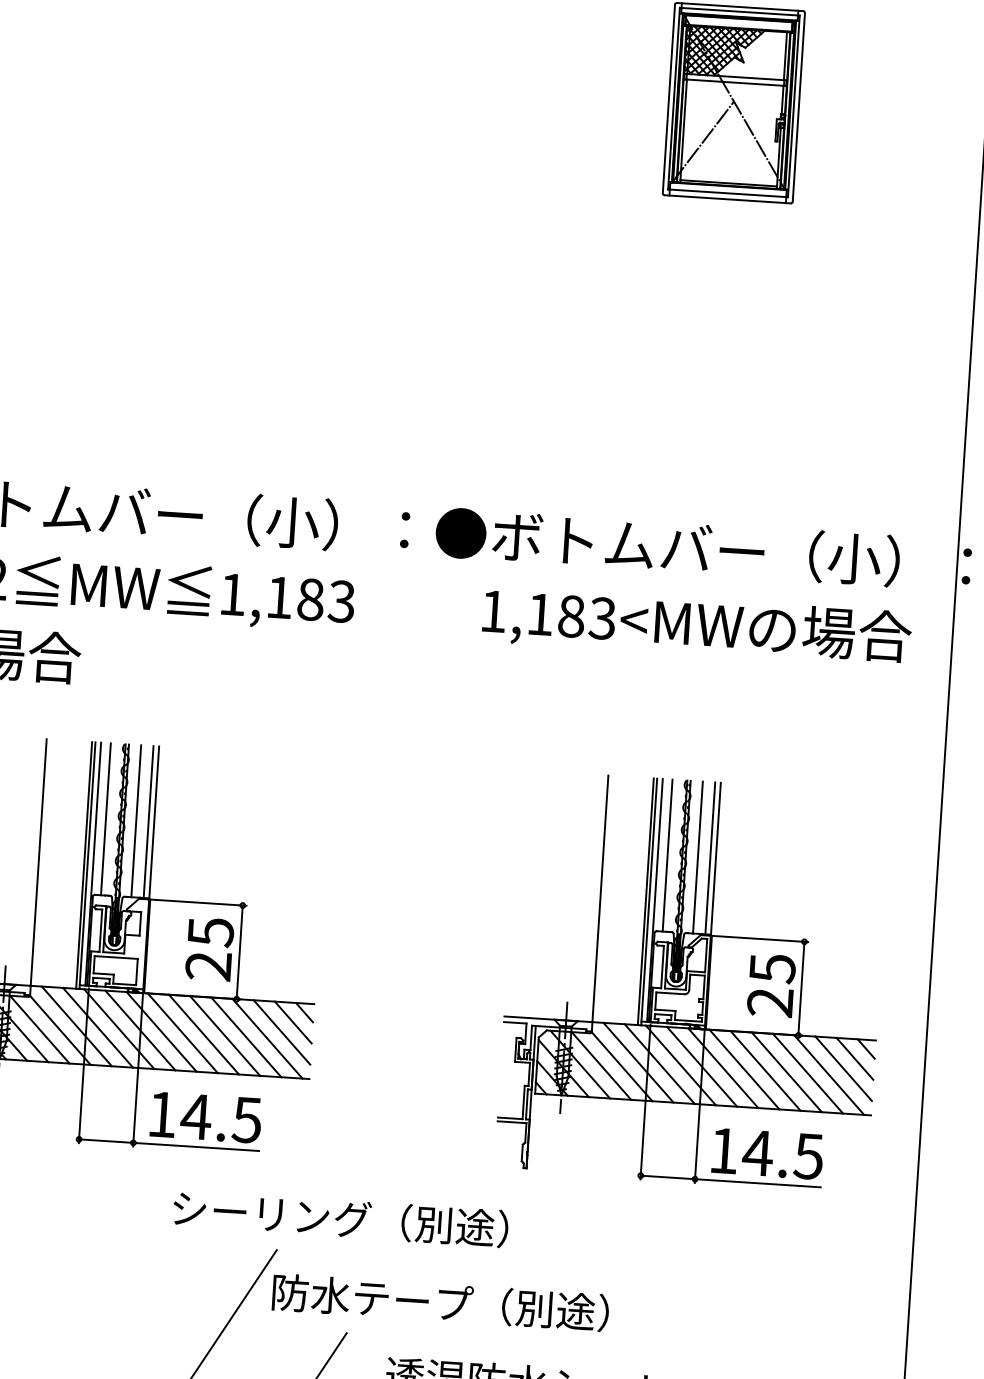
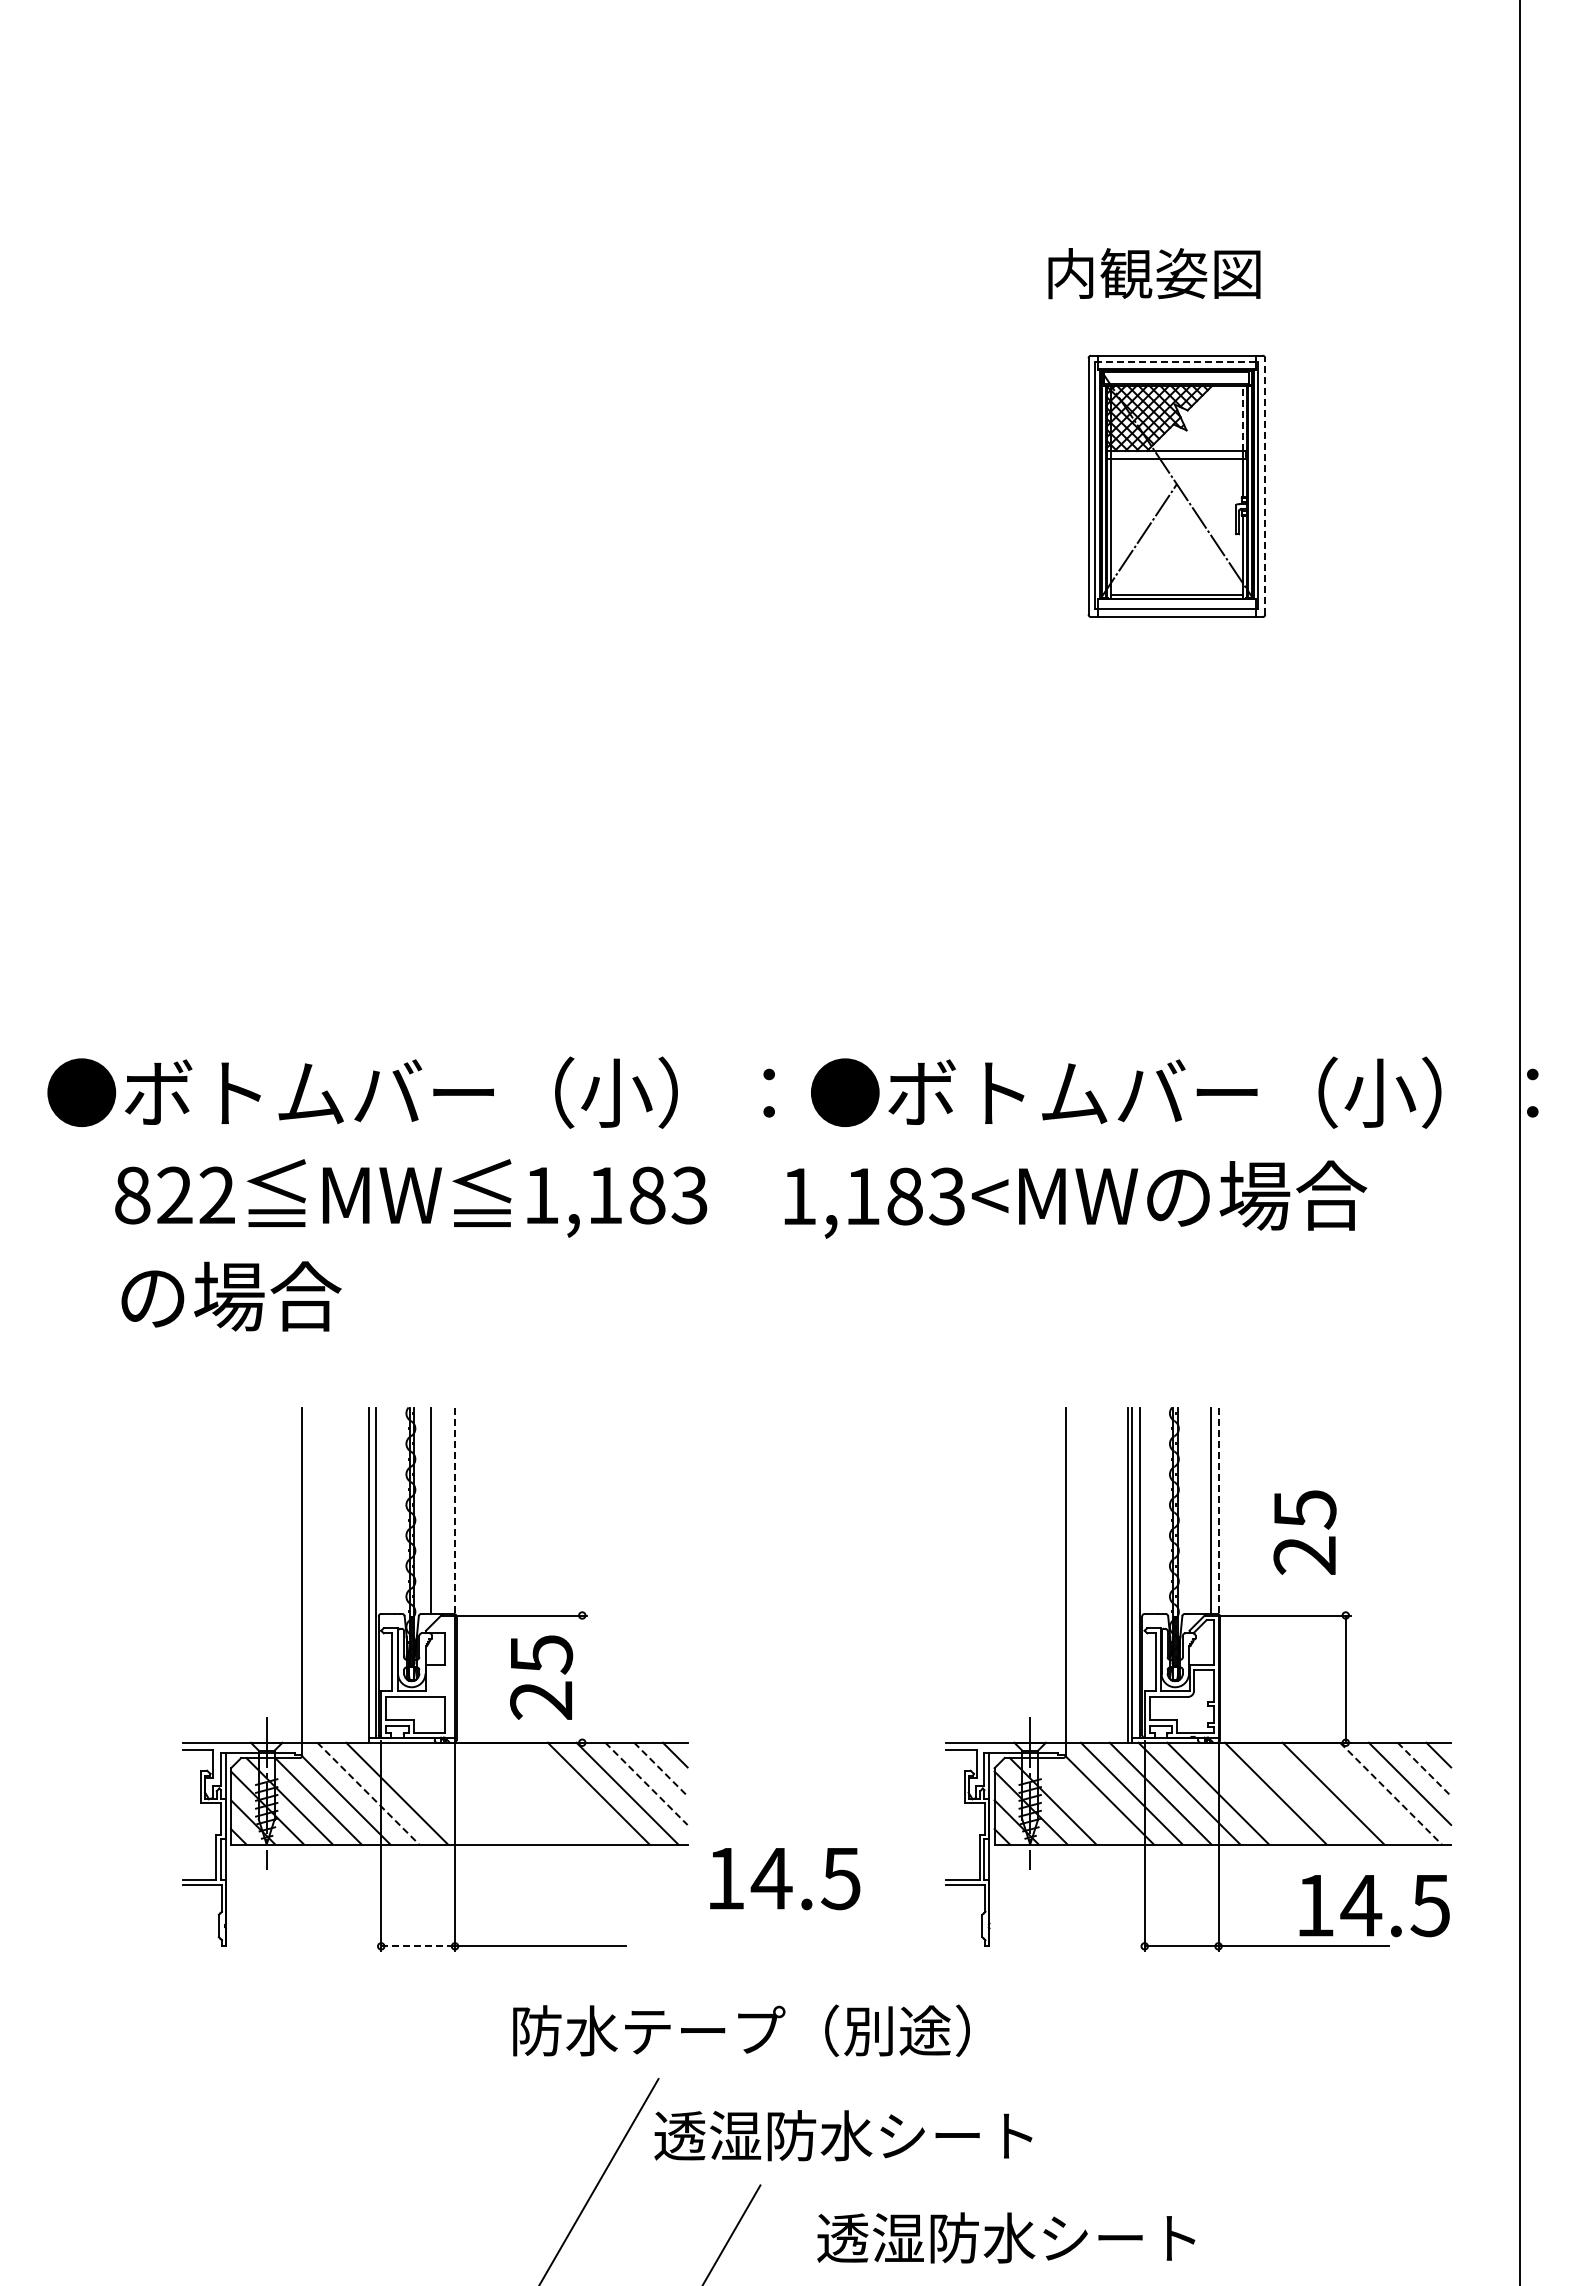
line: (740, 12) -> (1177, 362), solid -> dashed
line: (785, 56) -> (1242, 418), solid -> dashed
line: (799, 106) -> (1265, 485), solid -> dashed
text: (696, 626) -> (1075, 1199), moved
line: (105, 819) -> (389, 1510), removed
line: (148, 821) -> (447, 1510), removed
line: (154, 822) -> (455, 1511), solid -> dashed
line: (667, 855) -> (1153, 1510), removed
line: (698, 857) -> (1194, 1510), removed
line: (715, 859) -> (1218, 1511), solid -> dashed
line: (84, 865) -> (364, 1574), removed
line: (239, 951) -> (582, 1678), removed
text: (771, 985) -> (1304, 1532), moved
line: (292, 1022) -> (660, 1769), solid -> dashed
line: (77, 1026) -> (368, 1793), solid -> dashed
line: (118, 1029) -> (425, 1793), removed
line: (140, 1030) -> (454, 1793), removed
line: (161, 1031) -> (483, 1793), removed
line: (281, 1032) -> (646, 1784), solid -> dashed
line: (182, 1033) -> (512, 1793), removed
line: (204, 1034) -> (541, 1793), removed
line: (224, 1035) -> (569, 1793), removed
line: (855, 1058) -> (1424, 1769), solid -> dashed
line: (601, 1066) -> (1081, 1801), removed
line: (722, 1068) -> (1246, 1793), removed
line: (765, 1070) -> (1304, 1793), removed
line: (808, 1073) -> (1362, 1793), removed
line: (828, 1074) -> (1390, 1793), solid -> dashed
text: (206, 1118) -> (785, 1879), moved
line: (106, 1141) -> (418, 1946), solid -> dashed
text: (767, 1154) -> (1374, 1906), moved
text: (272, 1214) -> (649, 2030), シーリング（別途） -> 防水テープ（別途）
text: (439, 1302) -> (883, 2135), 防水テープ（別途） -> 透湿防水シート

